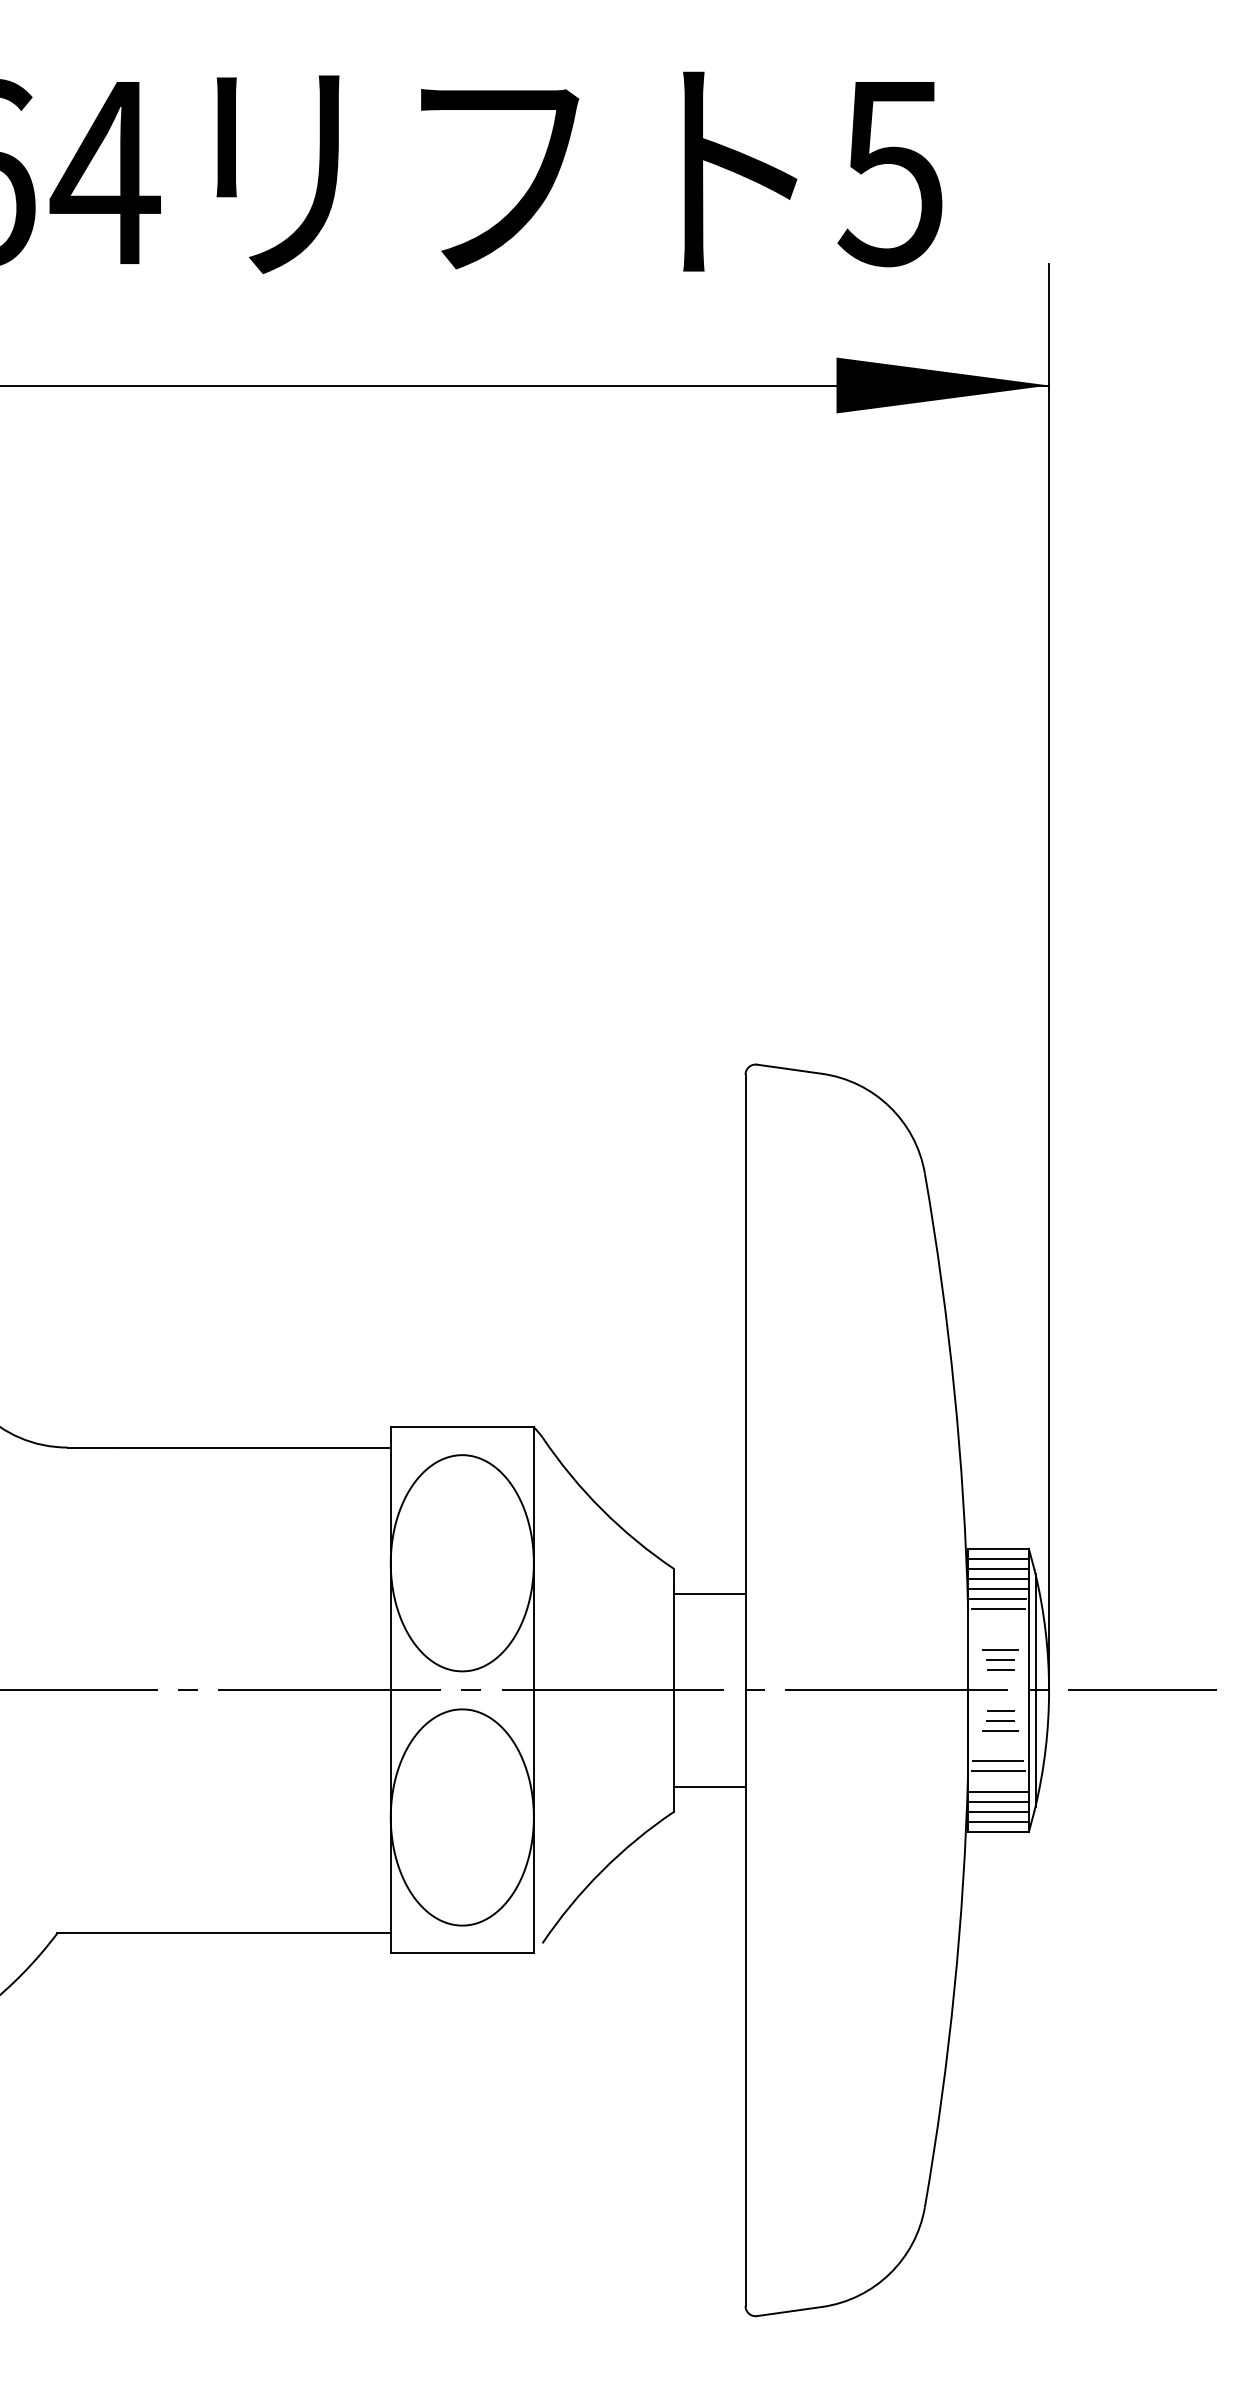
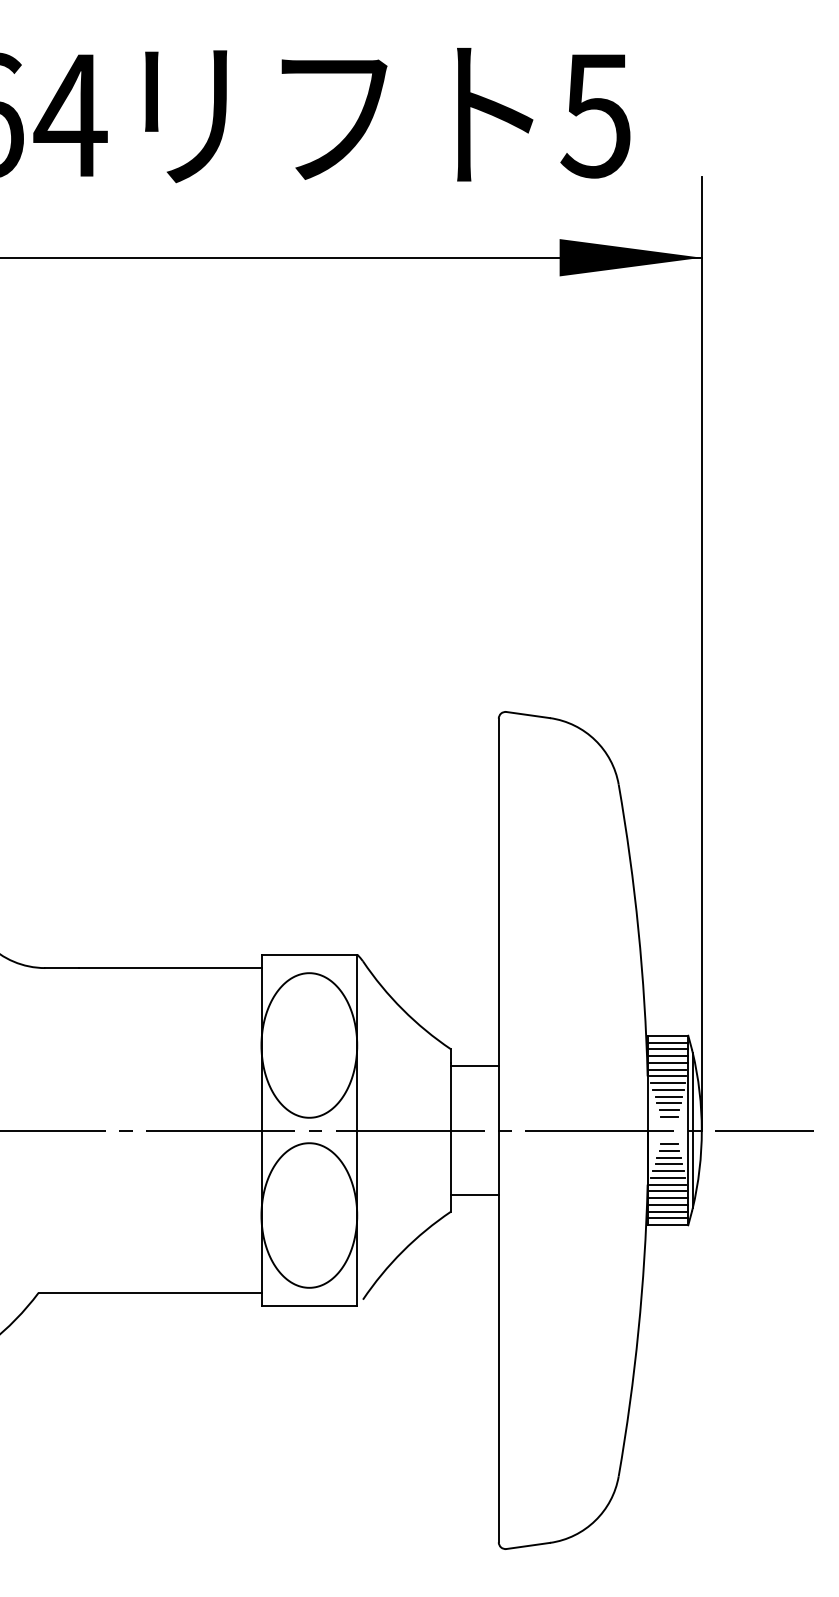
line: (997, 1620) -> (667, 1083), added
line: (999, 1629) -> (668, 1089), added
line: (999, 1639) -> (668, 1096), added
line: (999, 1741) -> (668, 1164), added
line: (999, 1751) -> (668, 1171), added
line: (997, 1781) -> (667, 1191), added

